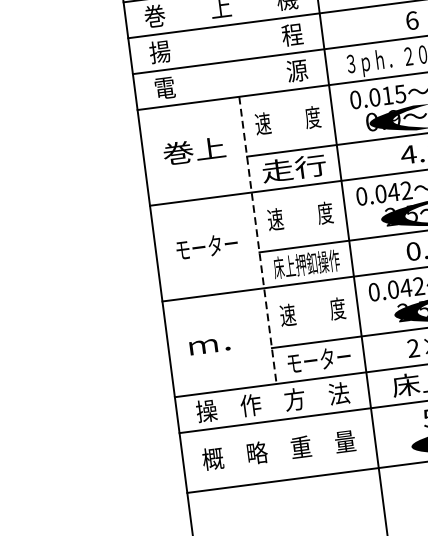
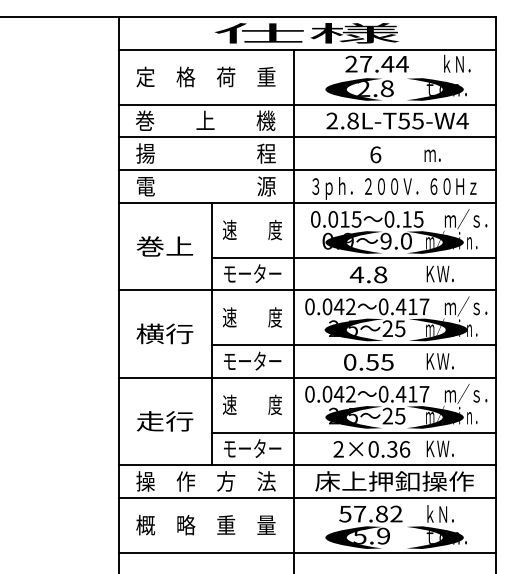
text: (294, 168) -> (252, 273), 走行 -> モーター
line: (257, 240) -> (211, 334), dashed -> solid
text: (206, 246) -> (164, 333), モーター -> 横行
text: (306, 264) -> (252, 361), 床上押釦操作 -> モーター
text: (218, 342) -> (164, 421), ｍ． -> 走行

